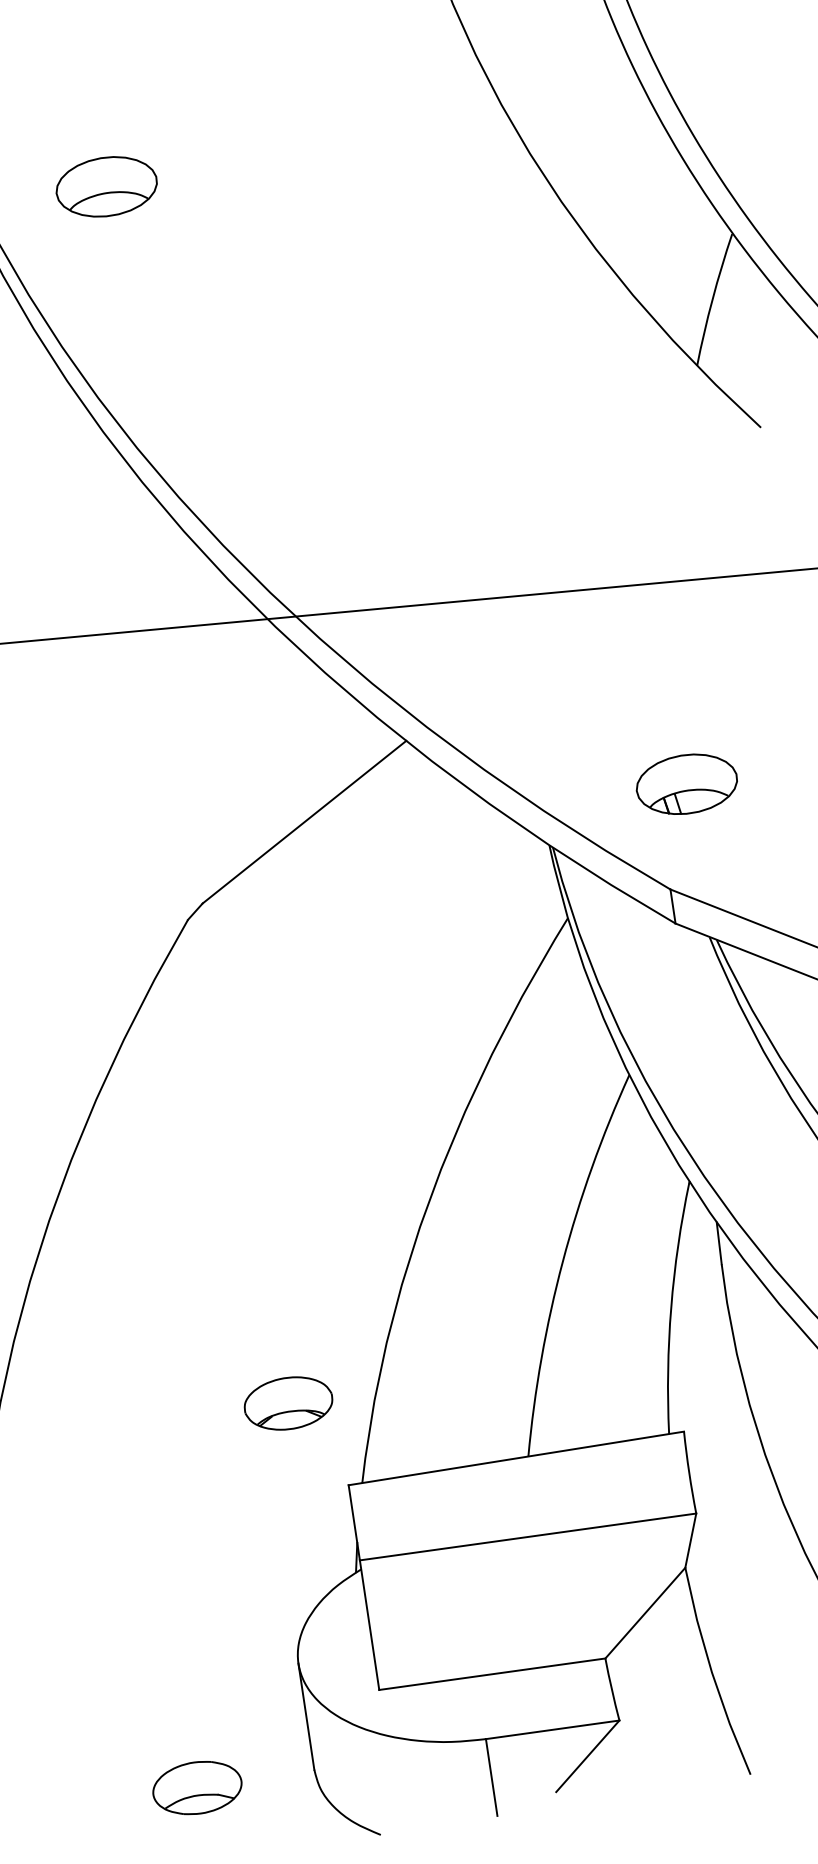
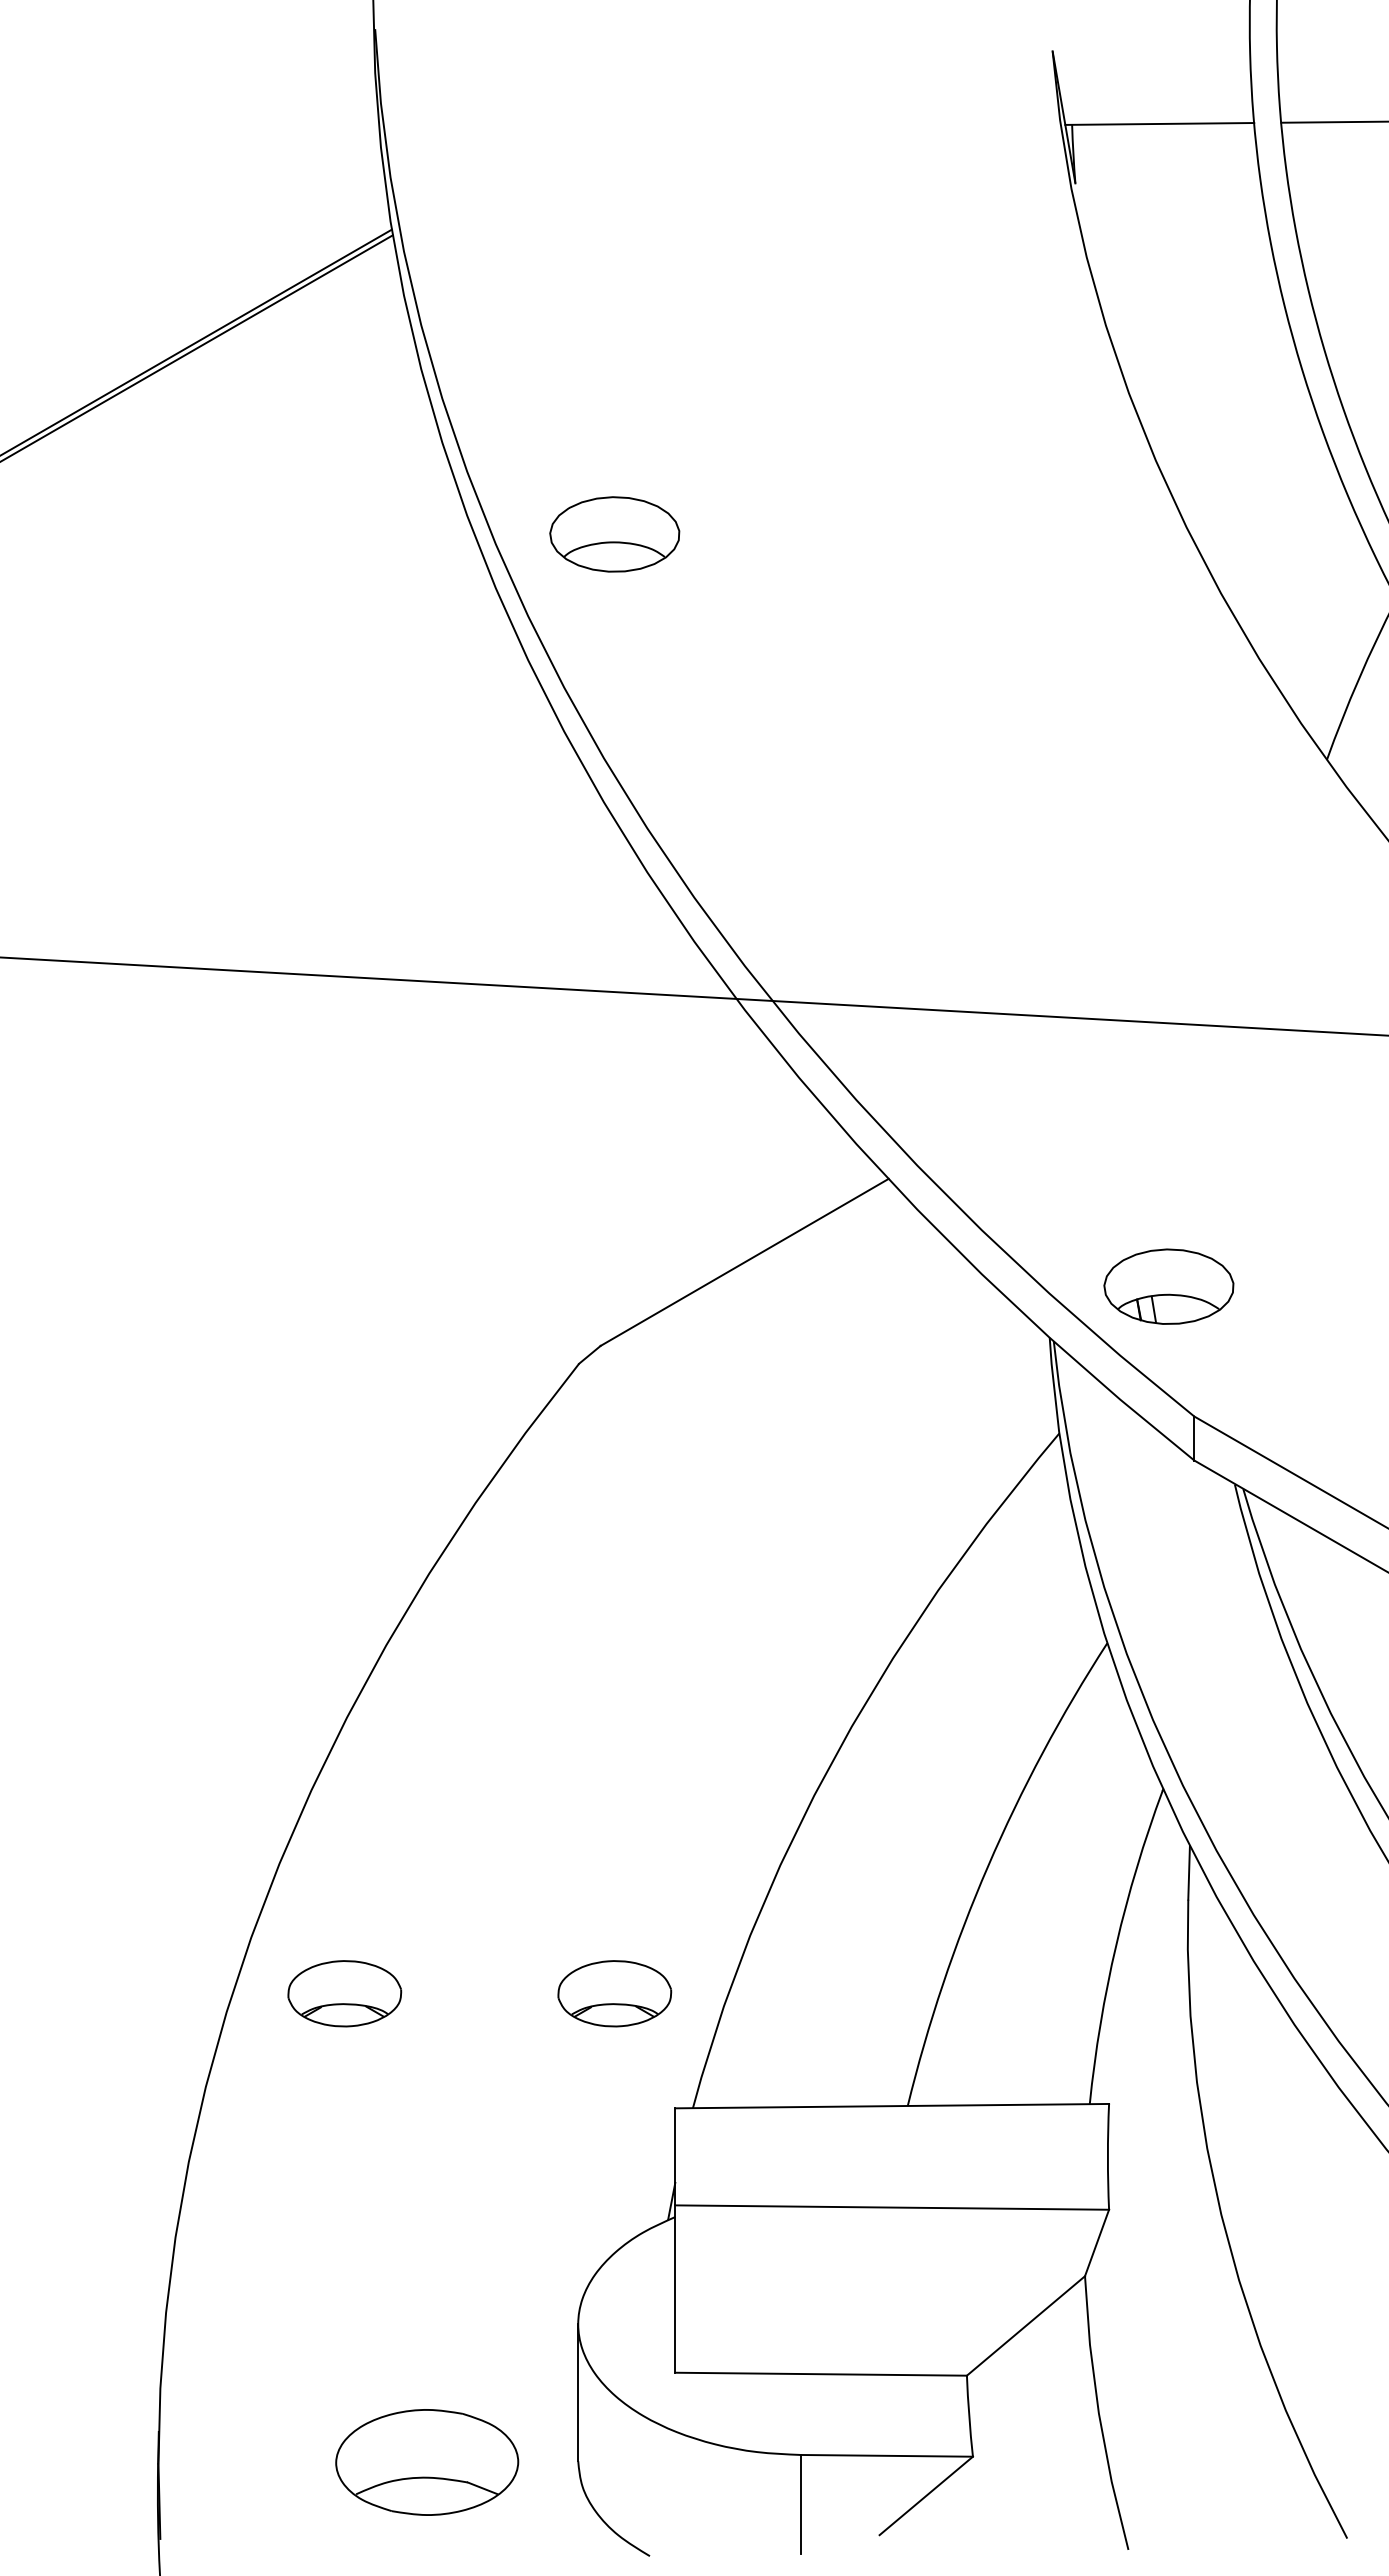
part: (106, 186) -> (614, 534), moved
part: (686, 784) -> (1168, 1286), moved
part: (79, 1434) -> (344, 1993), added
part: (196, 1787) -> (426, 2461), size x1.6

